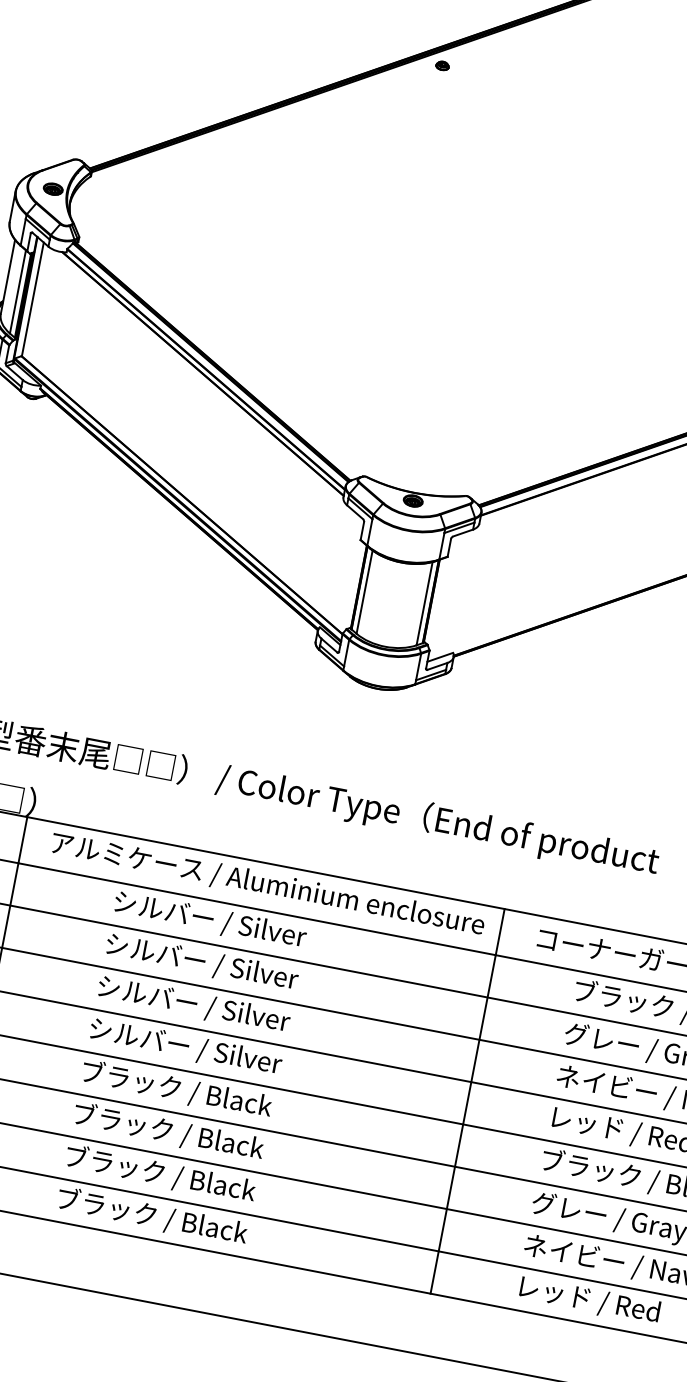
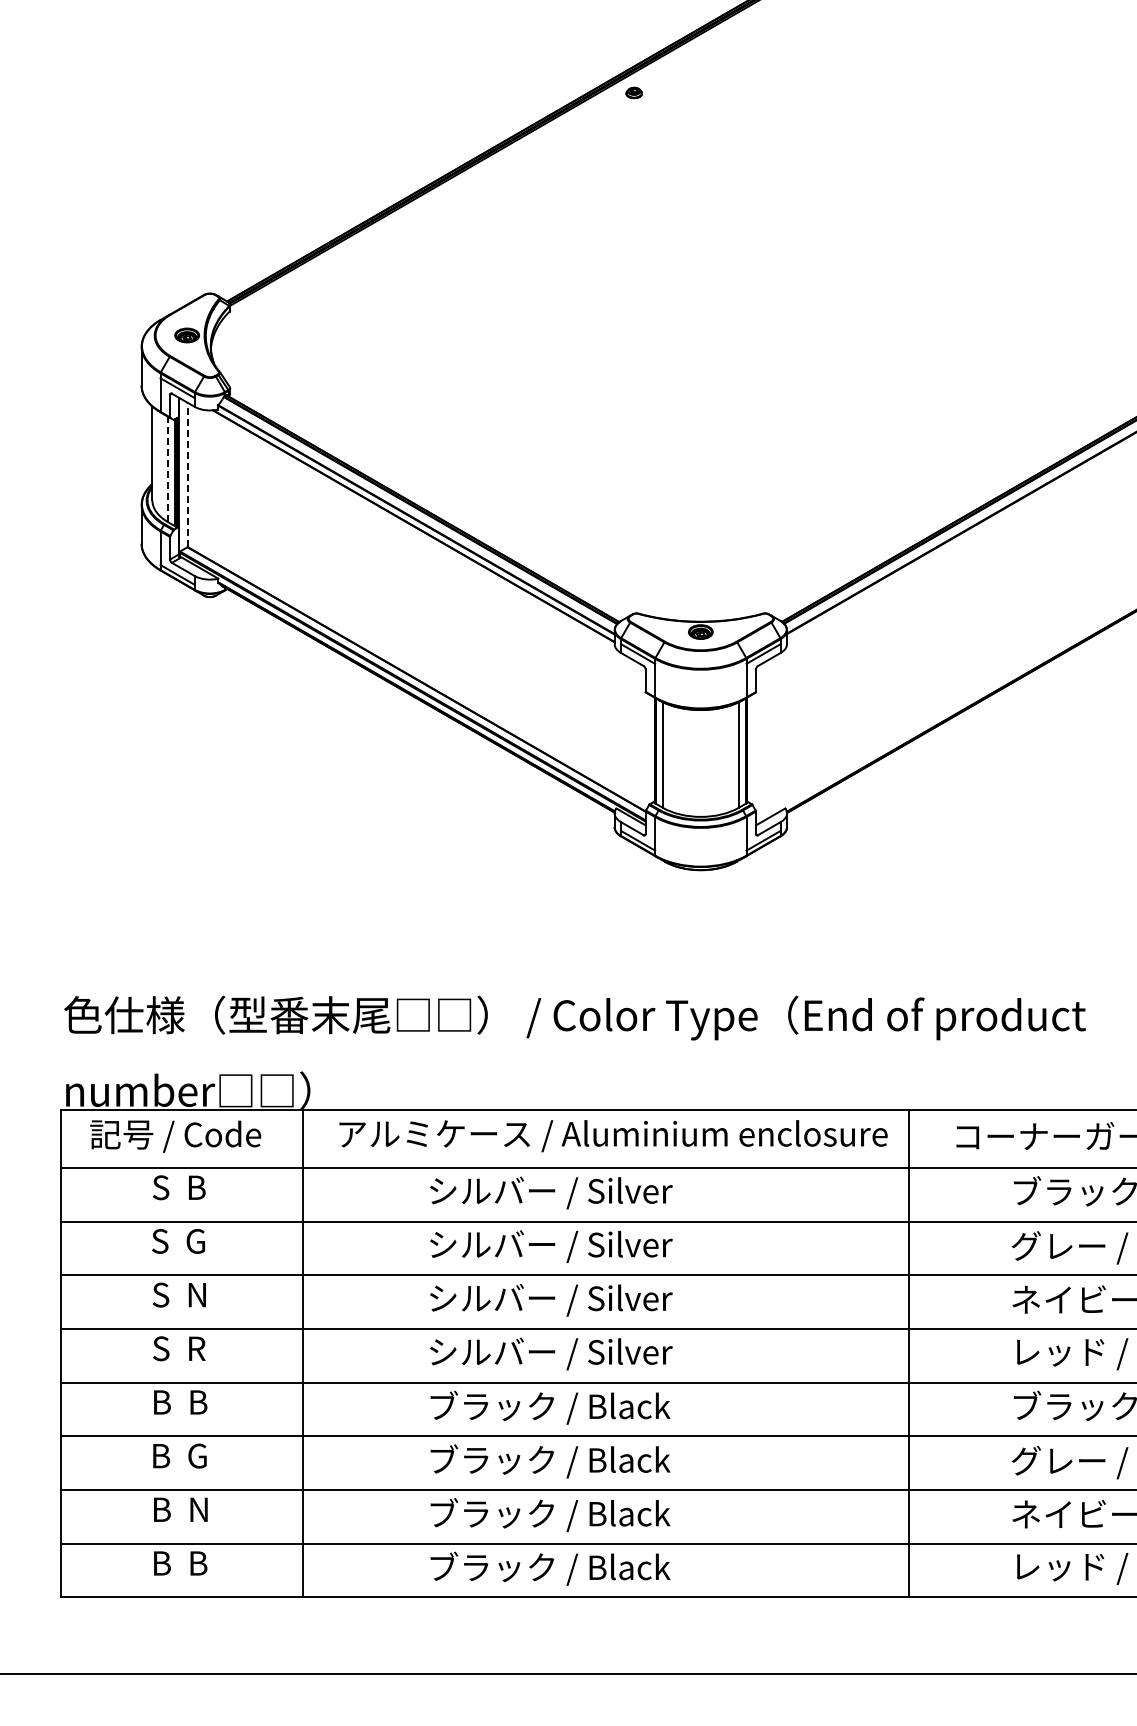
line: (18, 292) -> (168, 469), solid -> dashed
line: (33, 298) -> (188, 474), solid -> dashed

